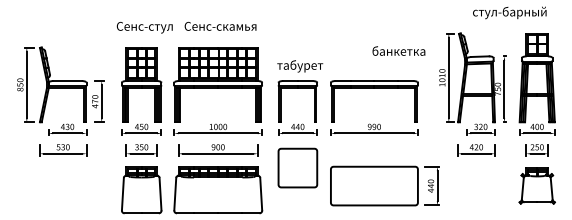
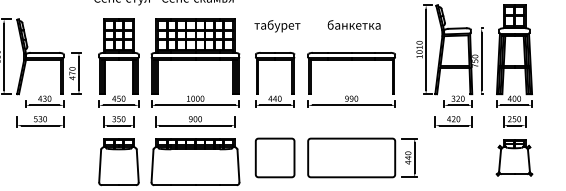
text: (398, 50) -> (353, 24), moved
text: (300, 66) -> (277, 26), moved
part: (297, 167) -> (274, 157), moved

